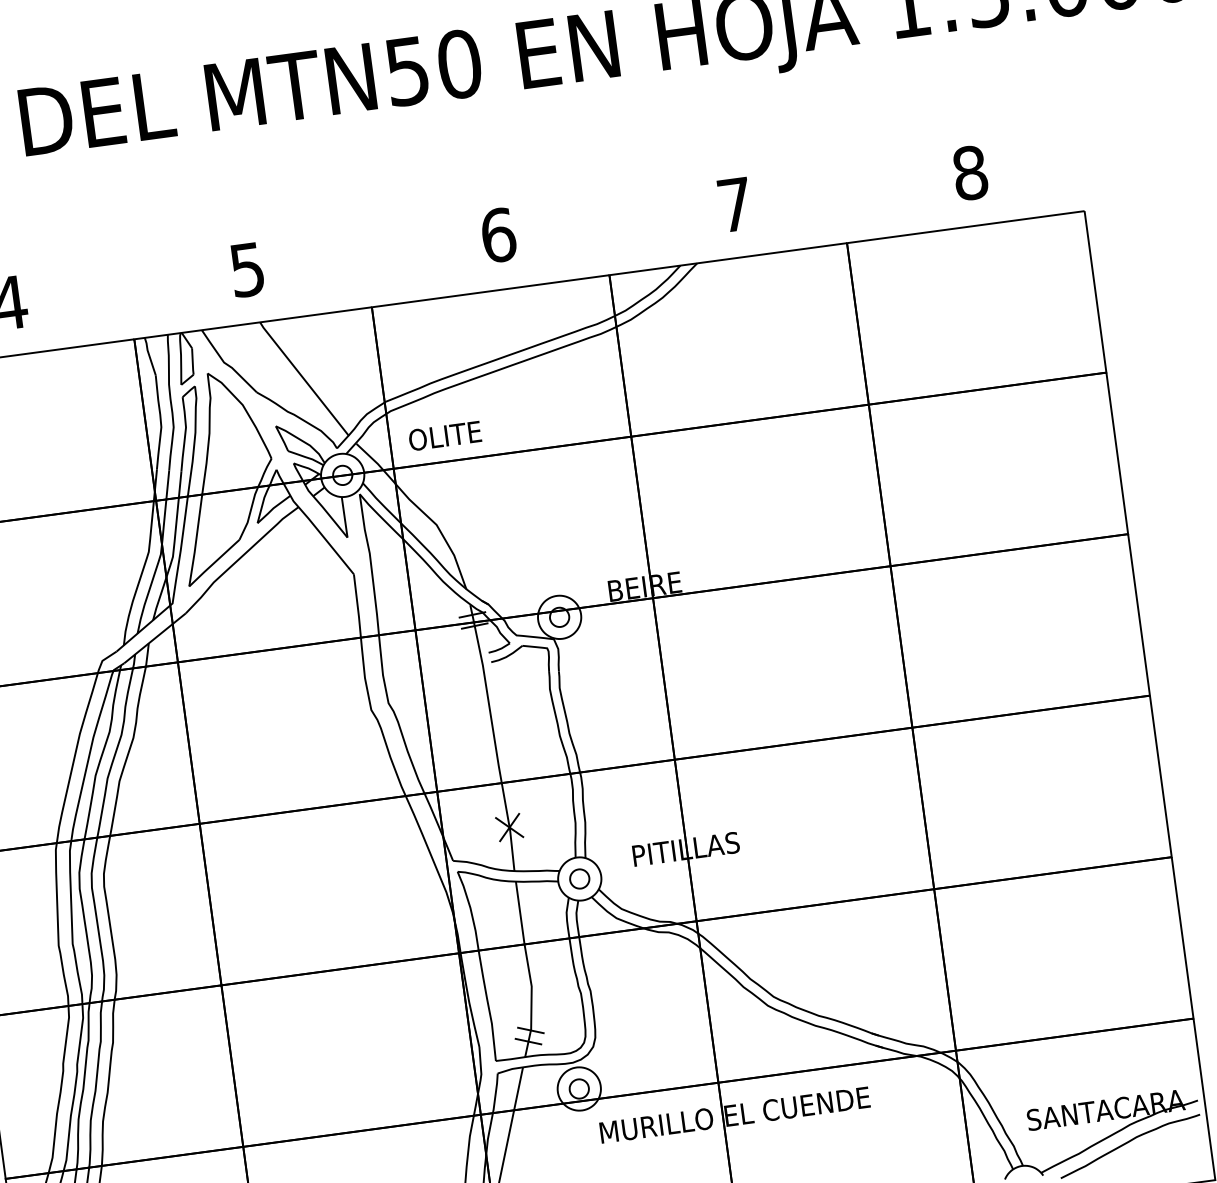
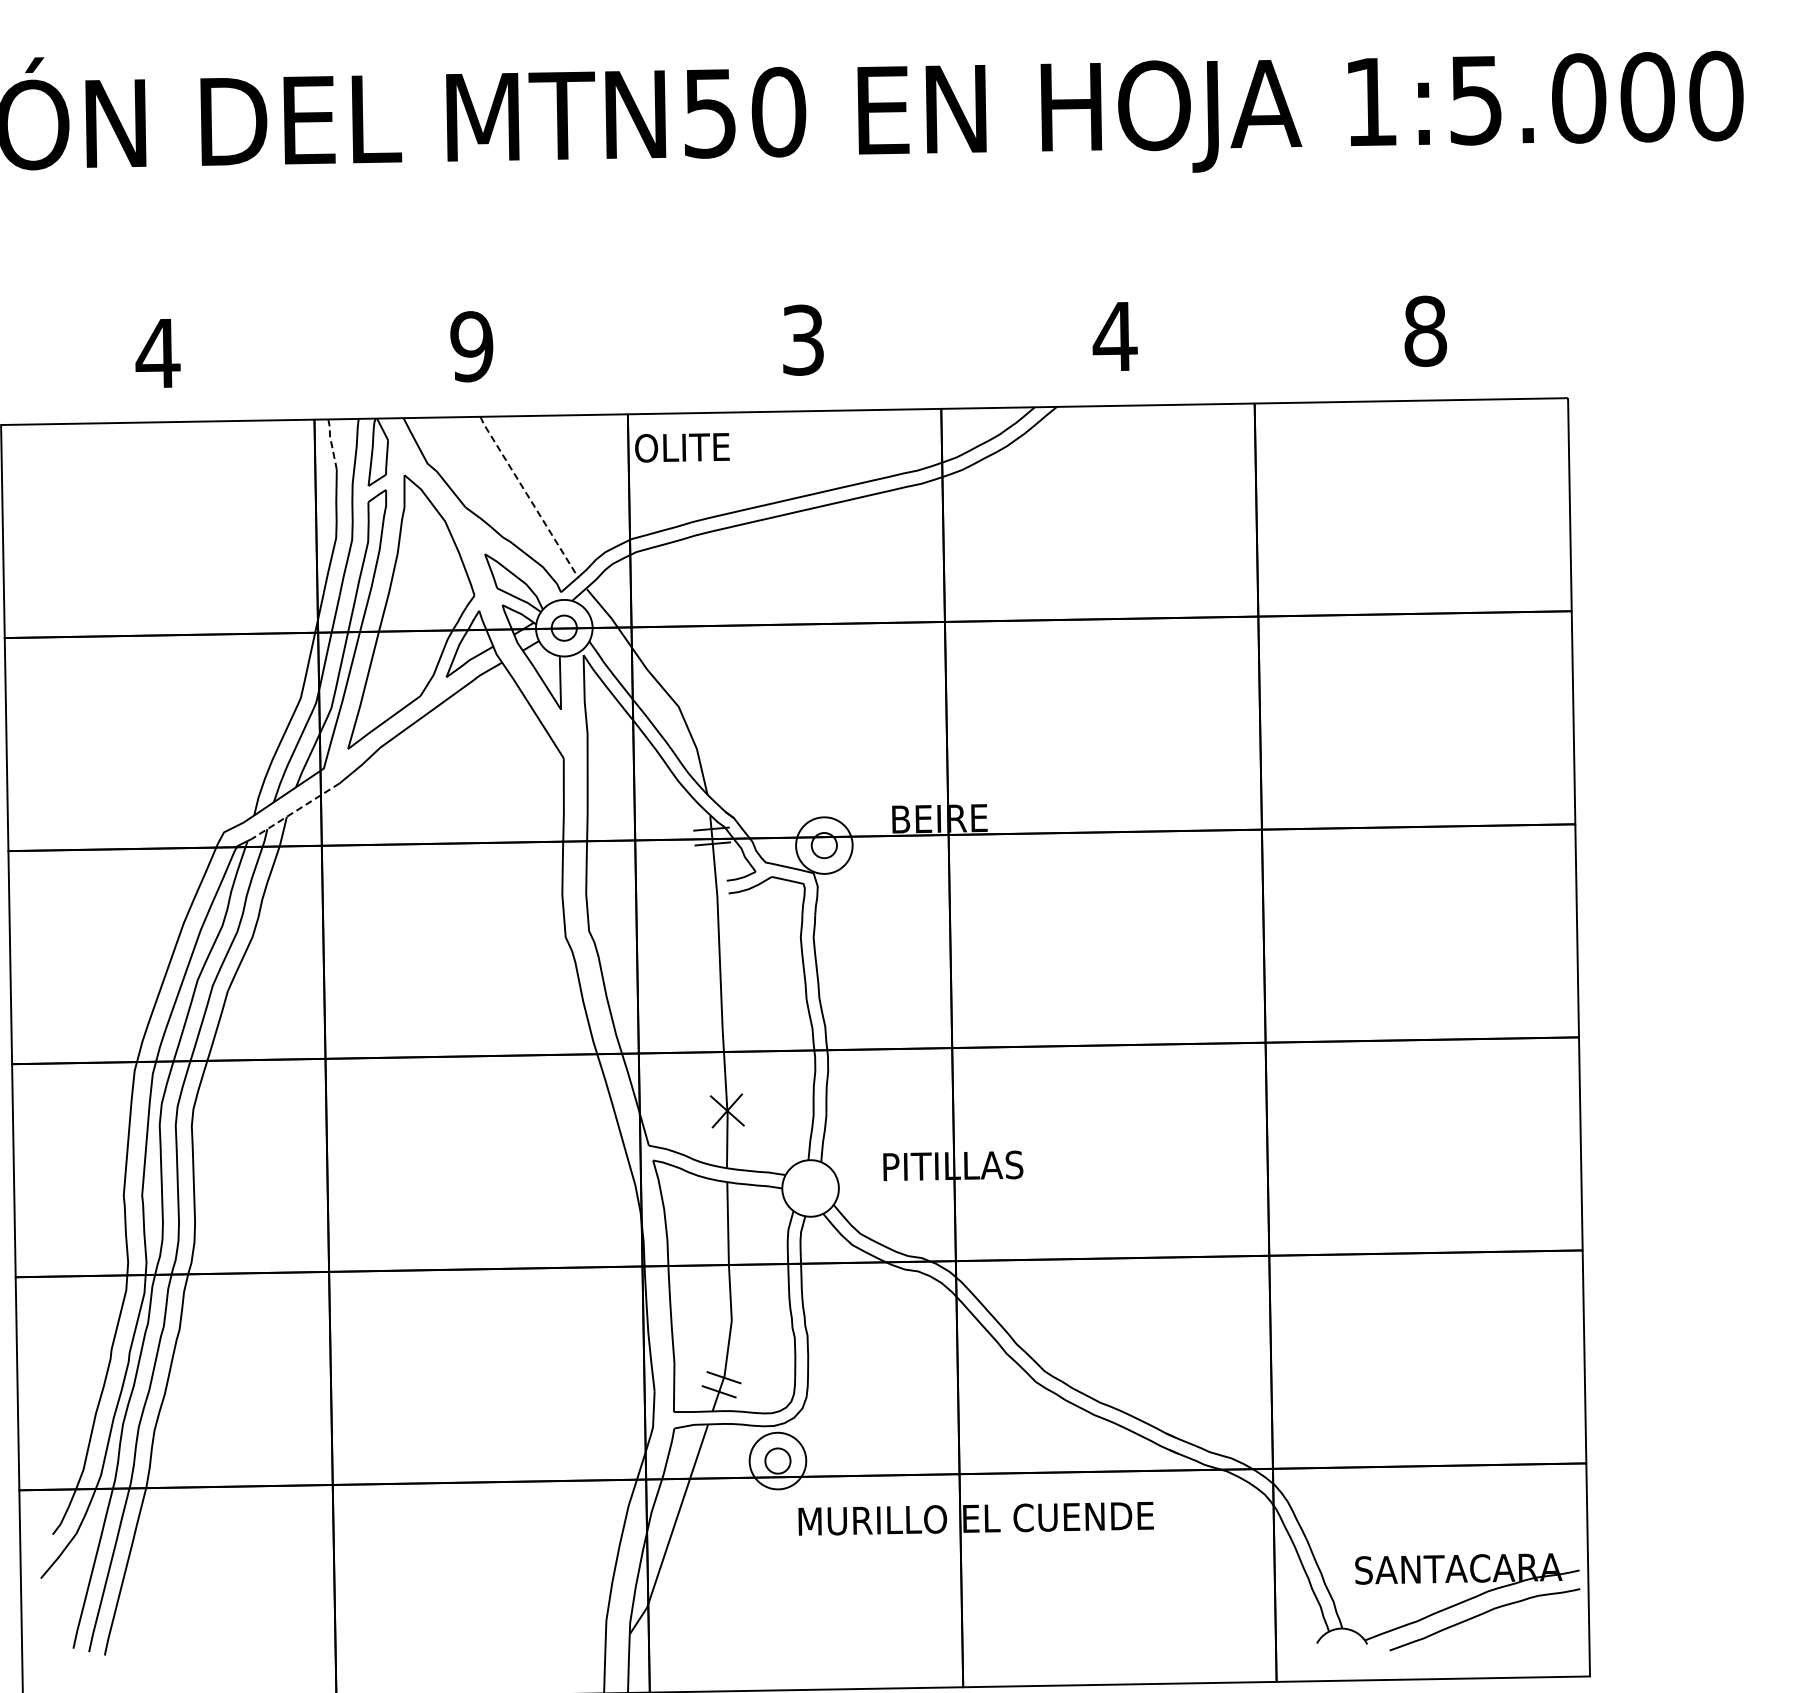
text: (734, 204) -> (1114, 336), 7 -> 4
text: (498, 234) -> (803, 339), 6 -> 3
text: (247, 269) -> (471, 346), 5 -> 9
line: (149, 355) -> (331, 442), solid -> dashed
line: (303, 379) -> (528, 497), solid -> dashed
text: (445, 435) -> (682, 447), moved
line: (154, 638) -> (295, 811), solid -> dashed
part: (579, 879) -> (810, 1188), removed

